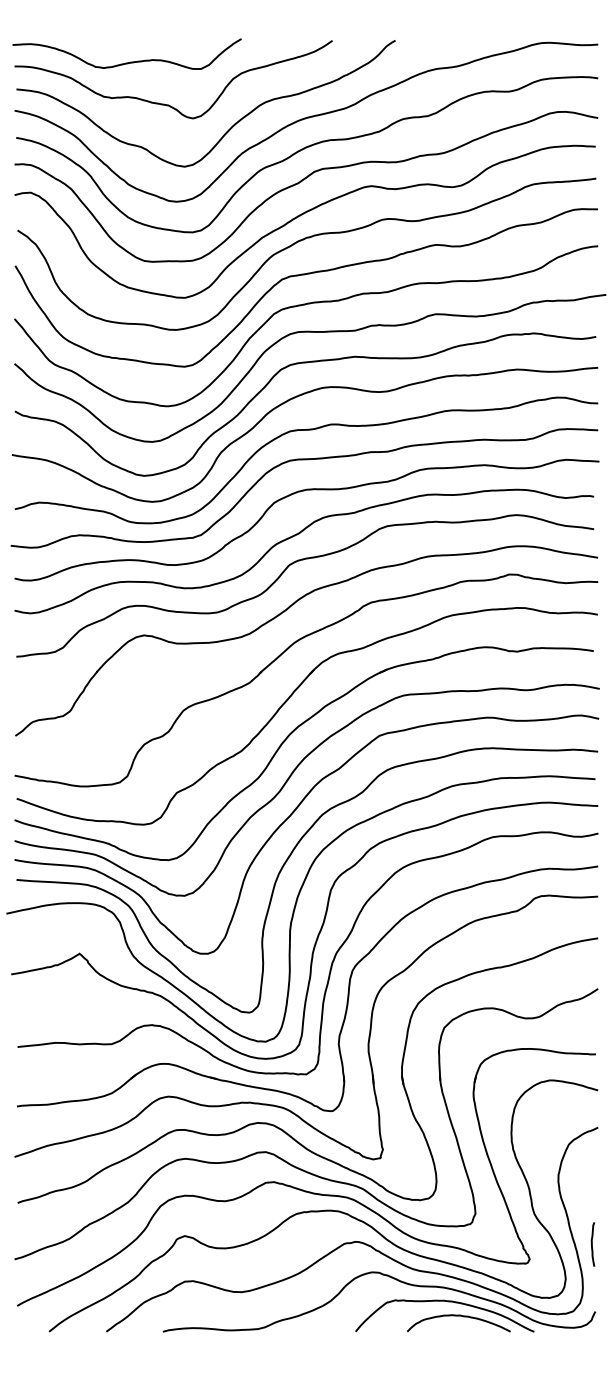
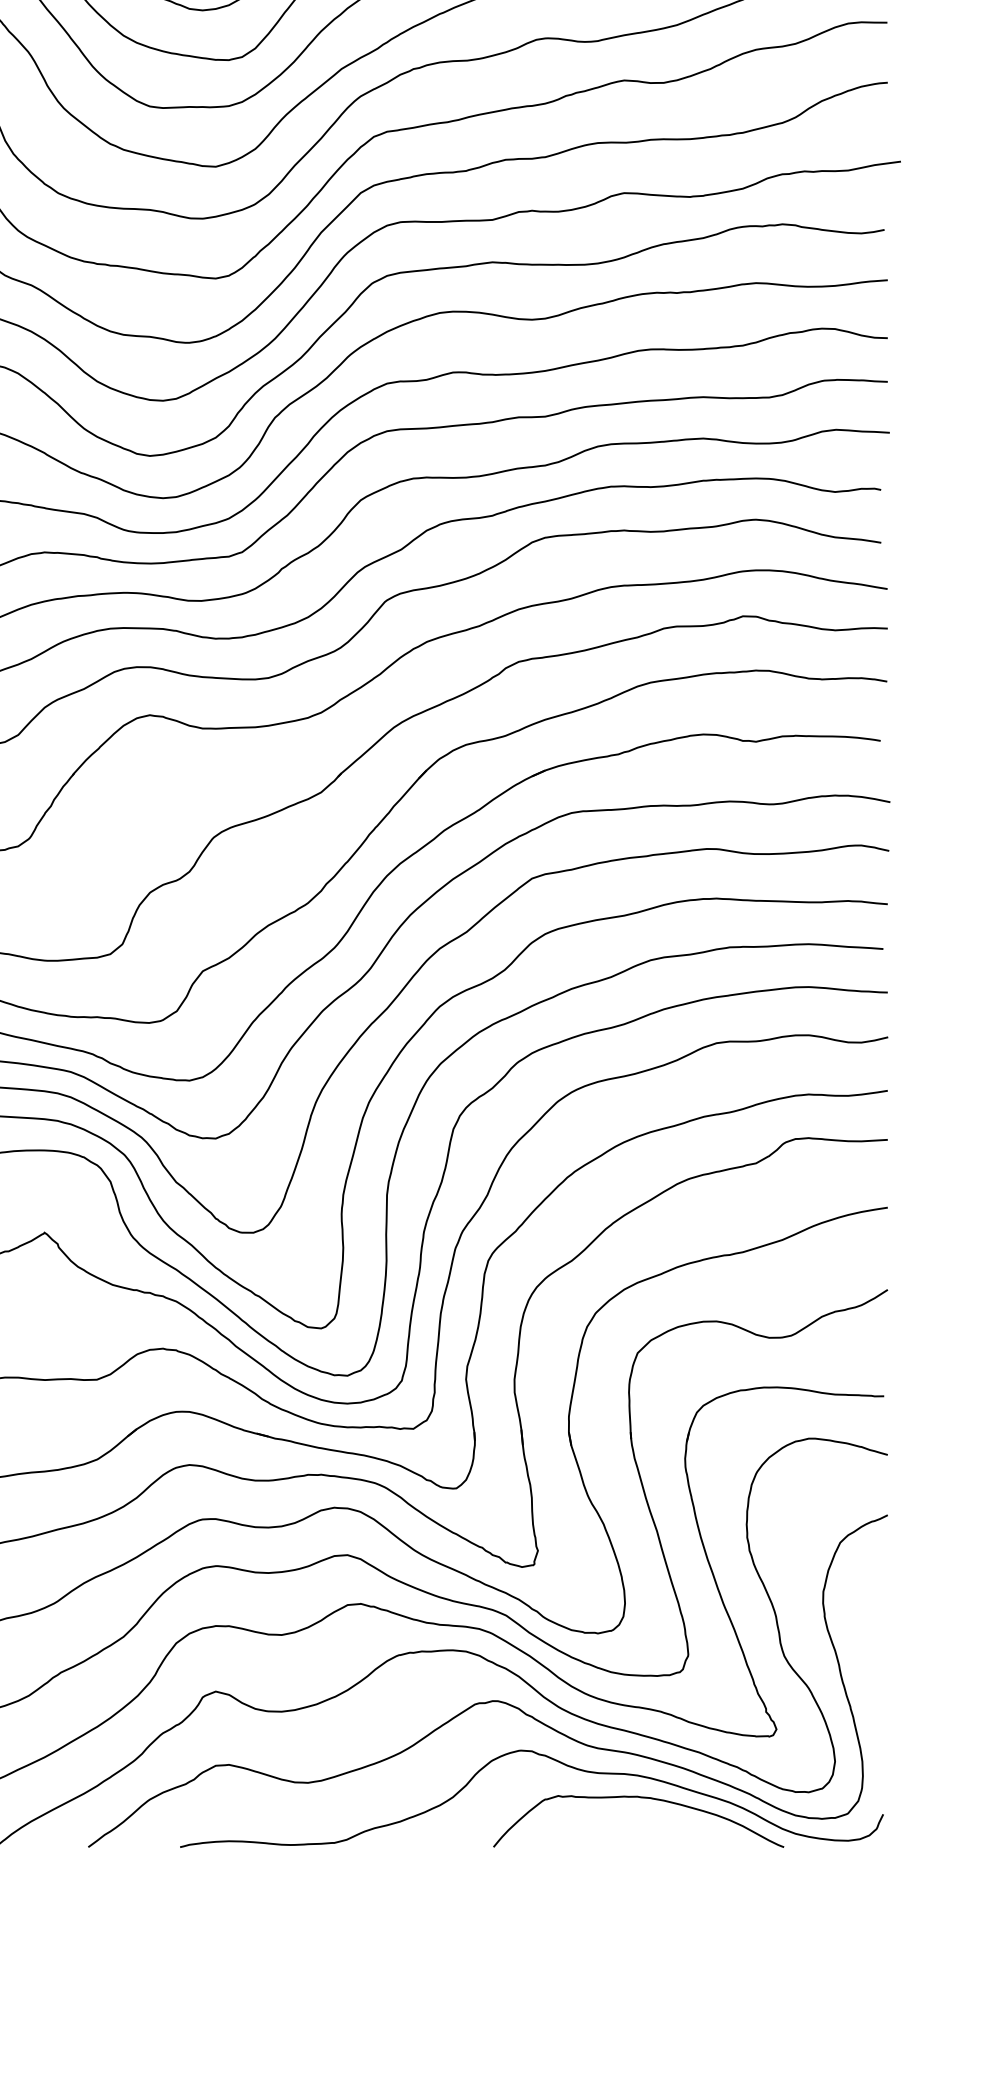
curve: (592, 1244) -> (878, 1705), removed
curve: (458, 1316) -> (660, 1822), removed

